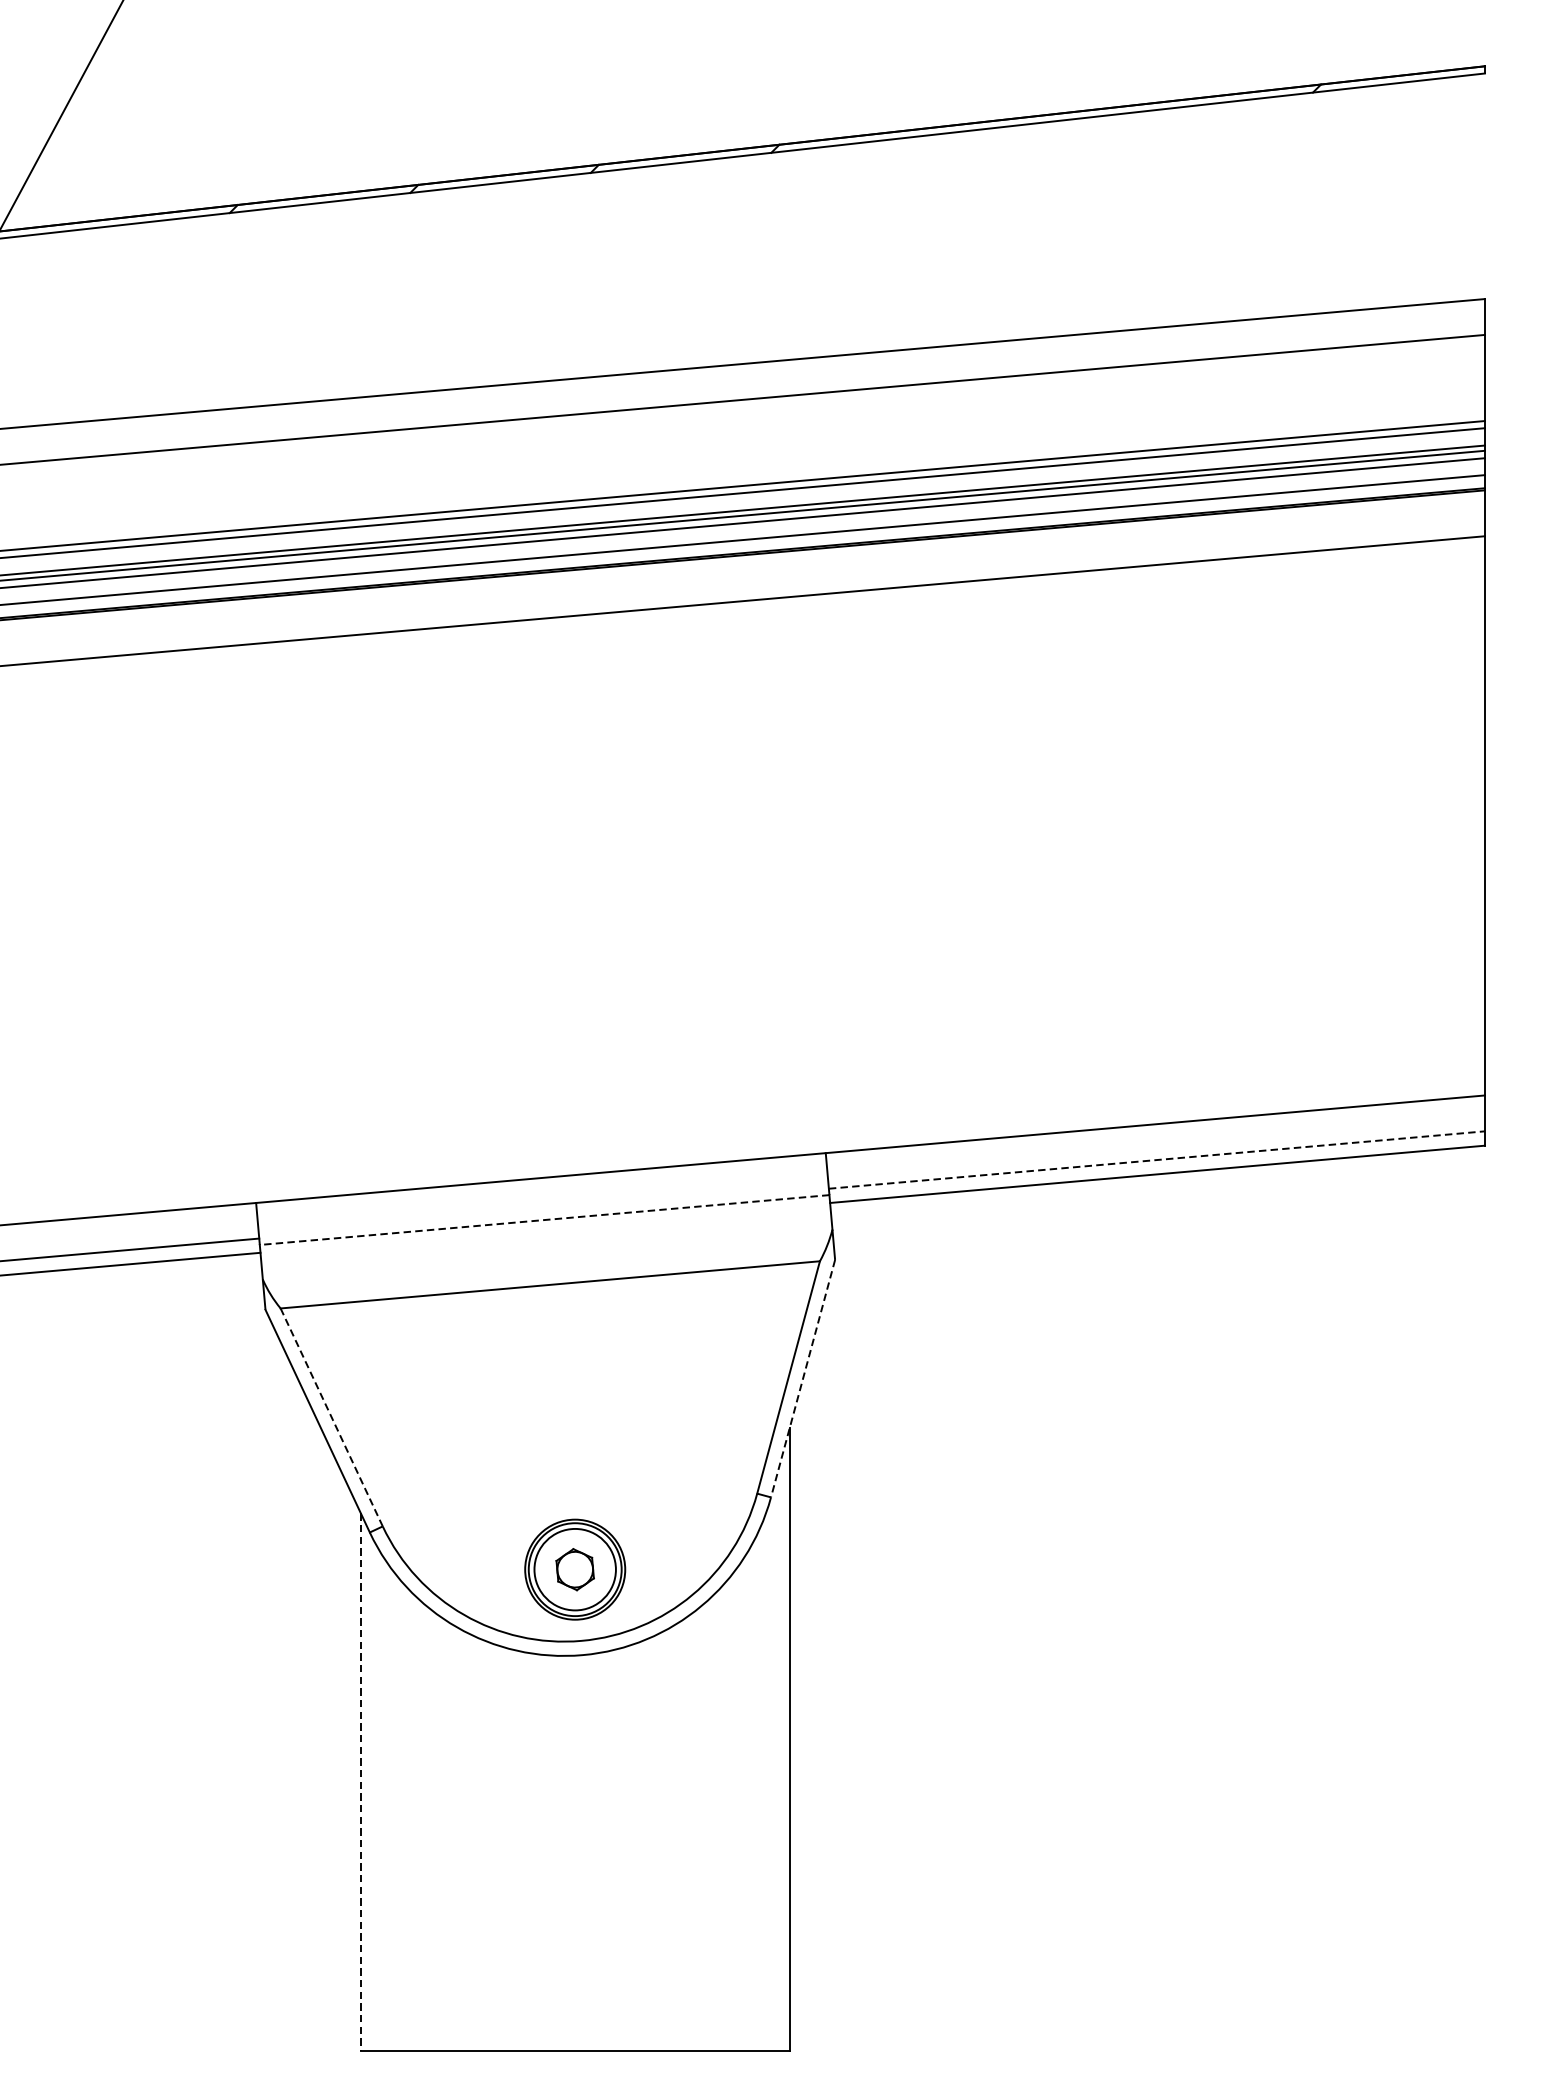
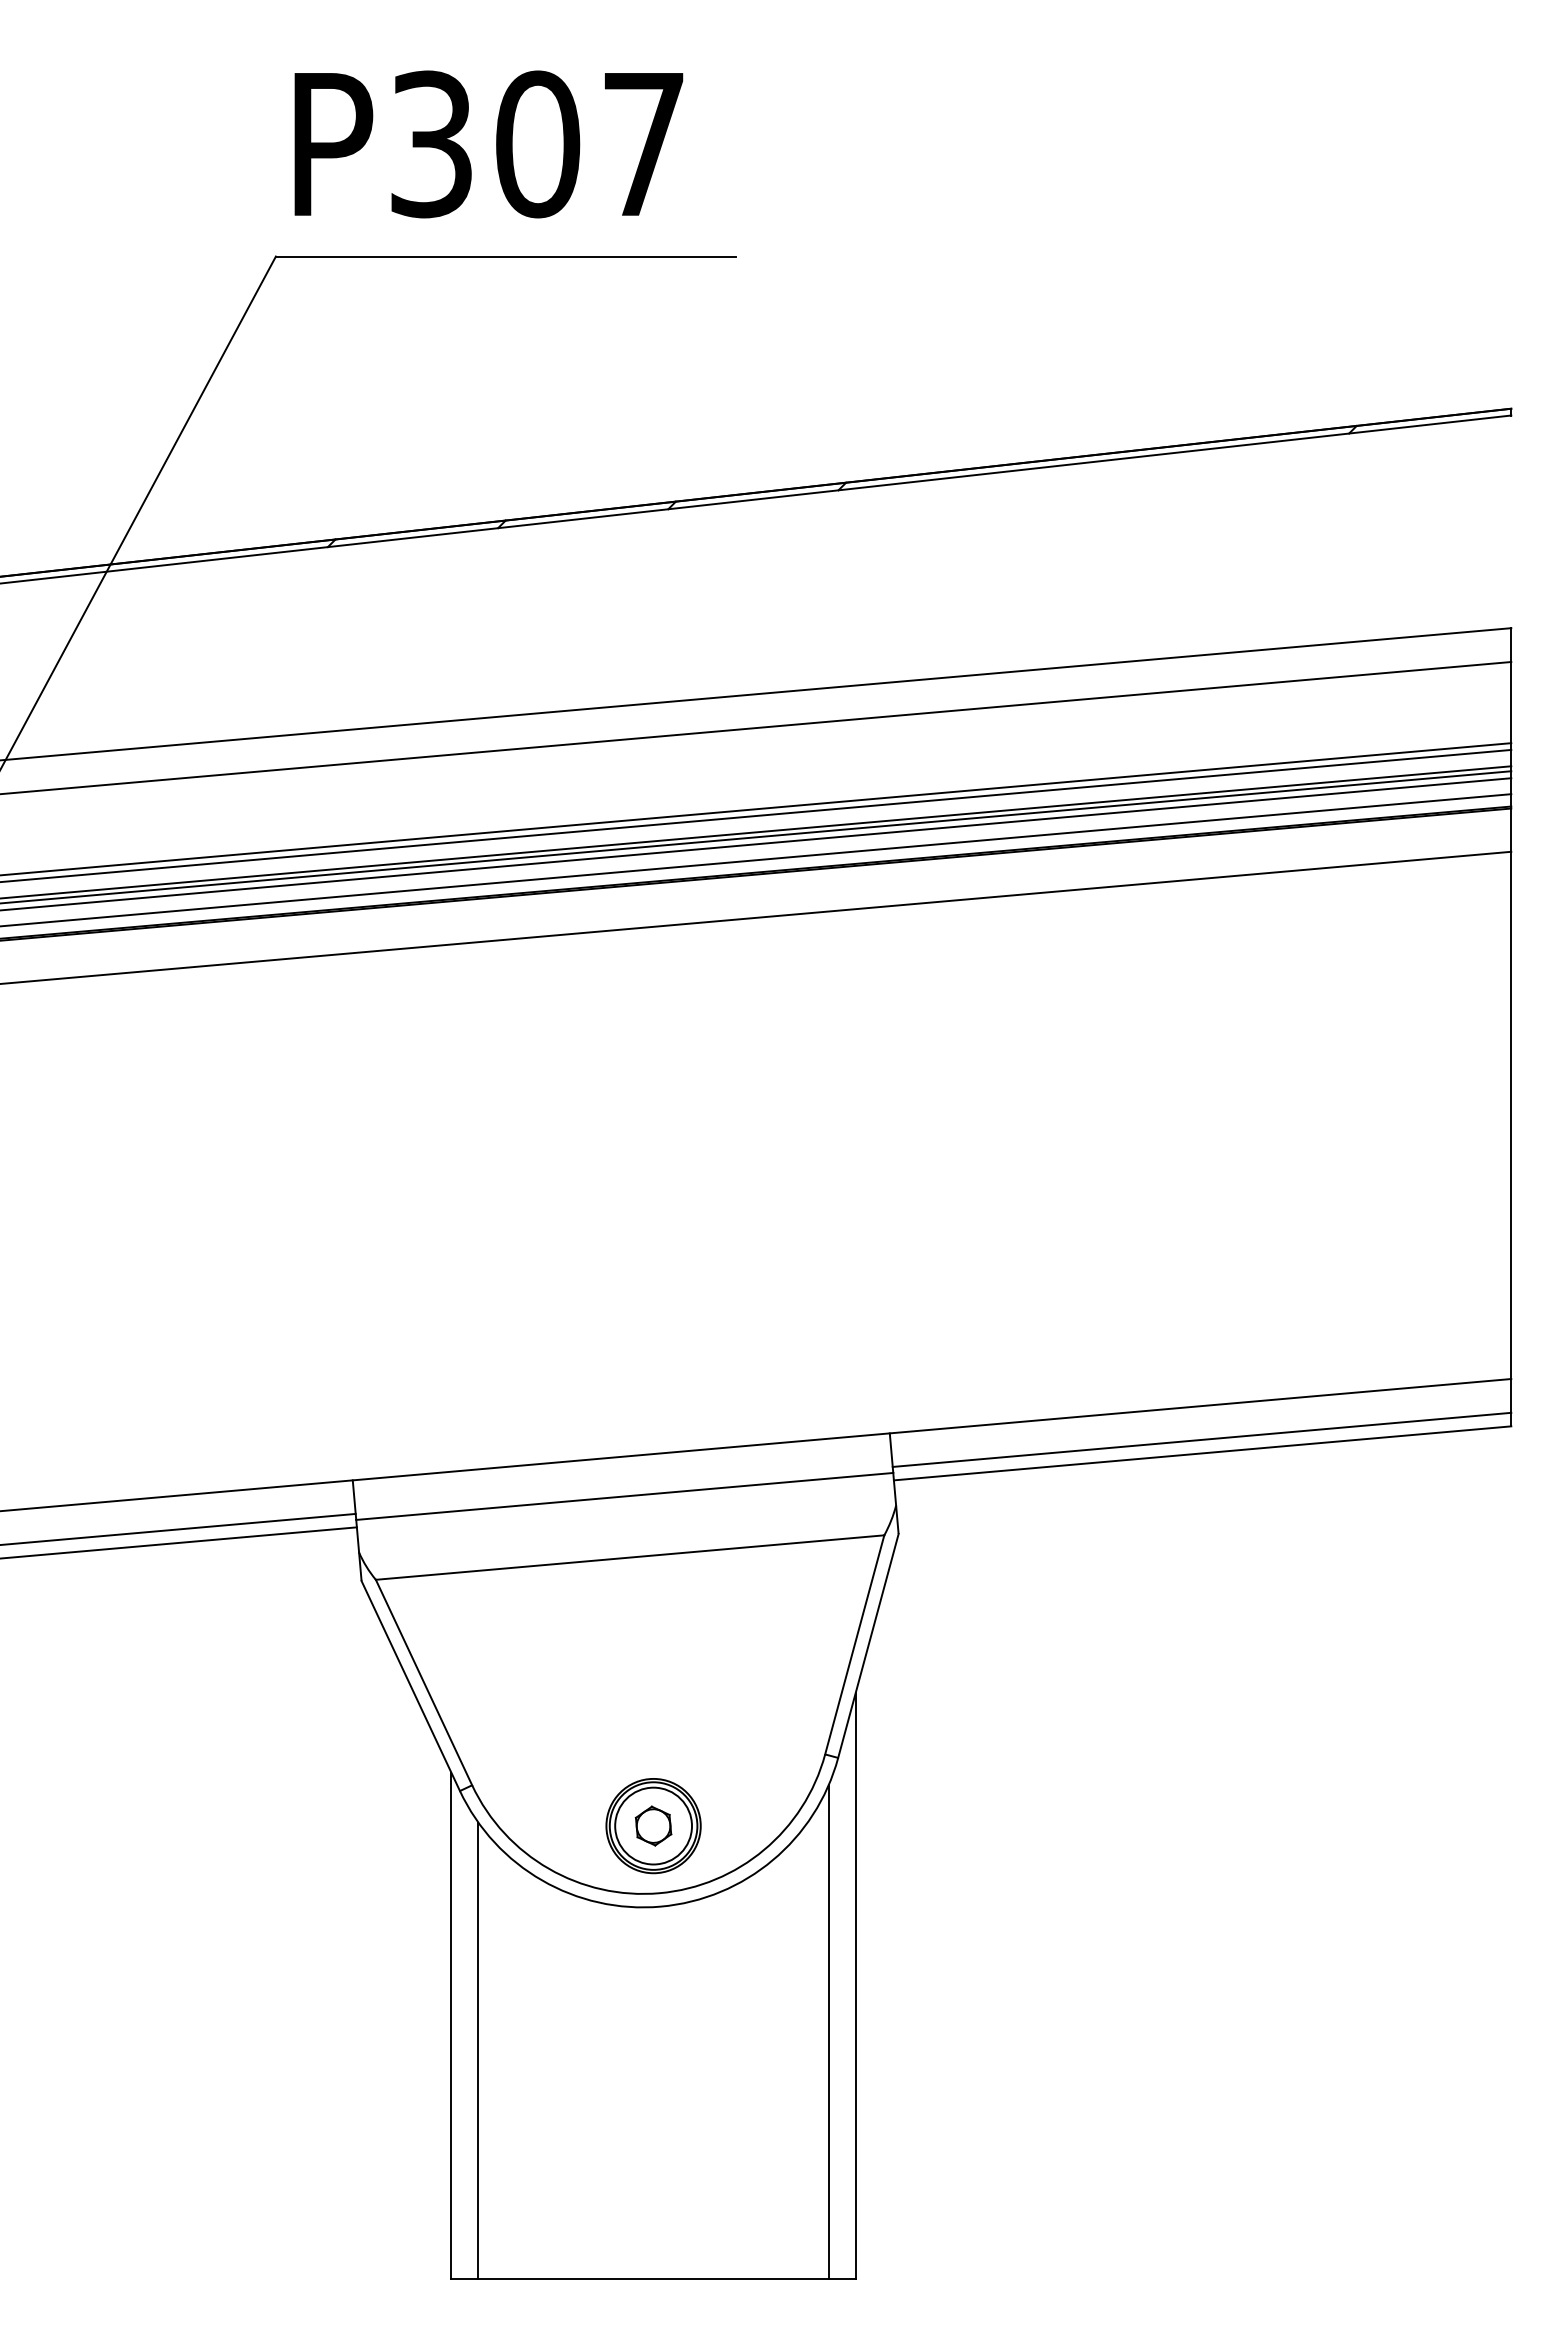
line: (1157, 1159) -> (1202, 1439), dashed -> solid
line: (544, 1220) -> (624, 1496), dashed -> solid
line: (803, 1379) -> (868, 1646), dashed -> solid
line: (332, 1418) -> (424, 1683), dashed -> solid
line: (360, 1782) -> (451, 2026), dashed -> solid
line: (760, 1787) -> (828, 2031), added
line: (389, 1807) -> (478, 2050), added

